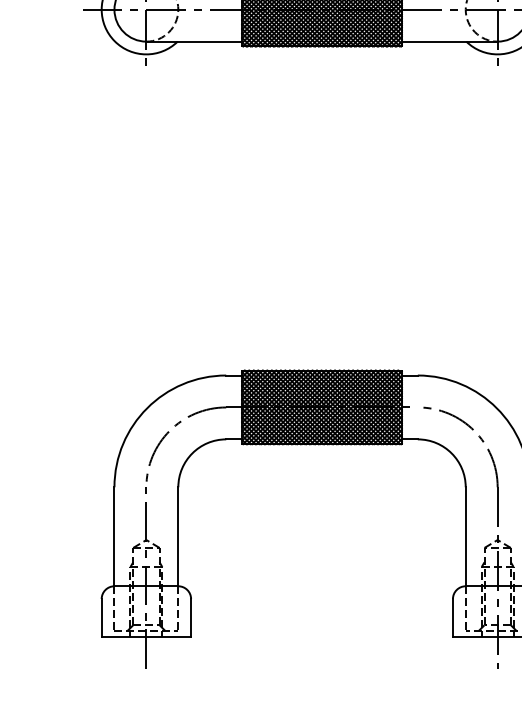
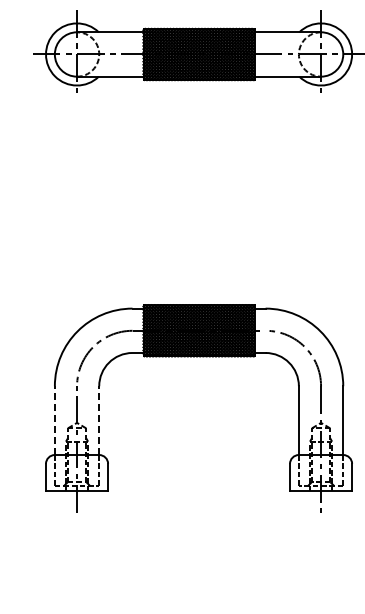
line: (113, 536) -> (54, 420), solid -> dashed
line: (178, 536) -> (99, 420), solid -> dashed

